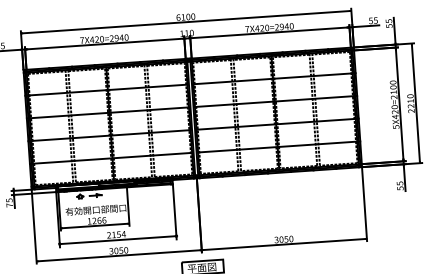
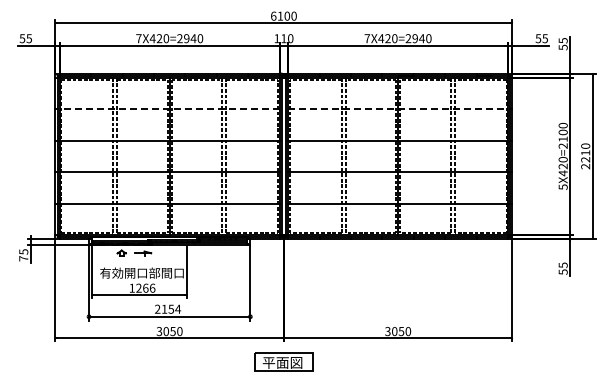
line: (273, 79) -> (398, 109), solid -> dashed
line: (107, 90) -> (169, 109), solid -> dashed

